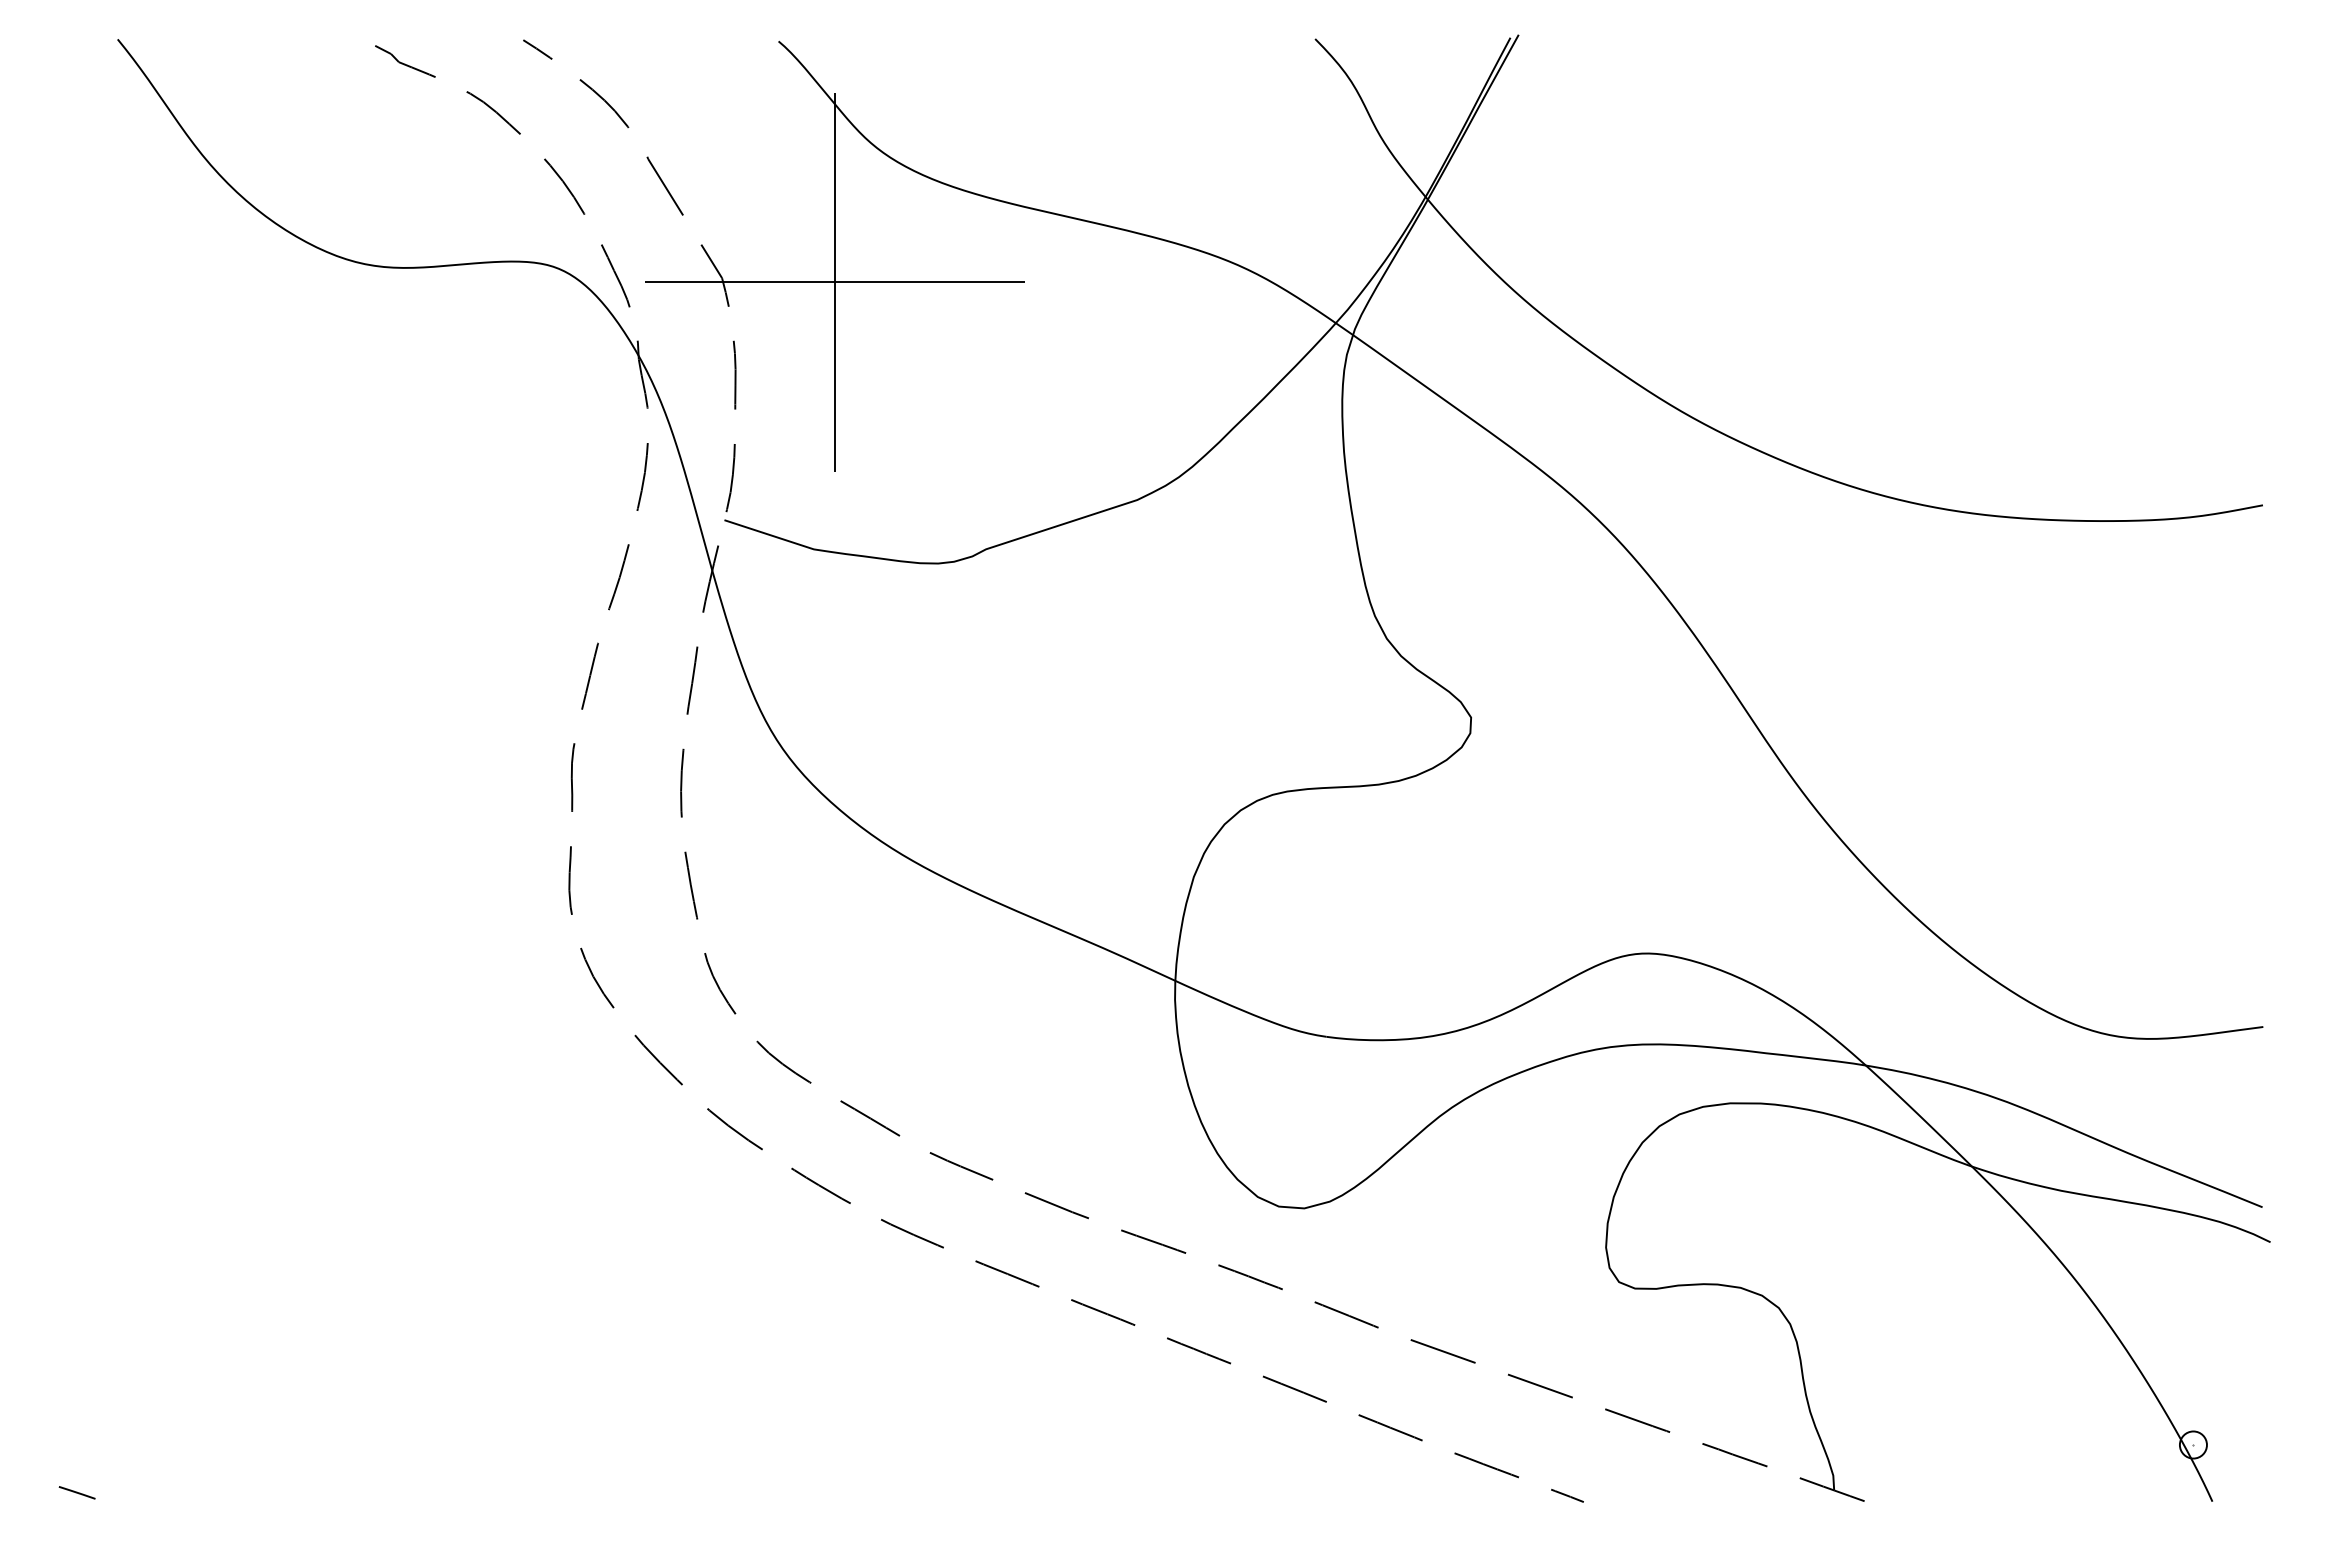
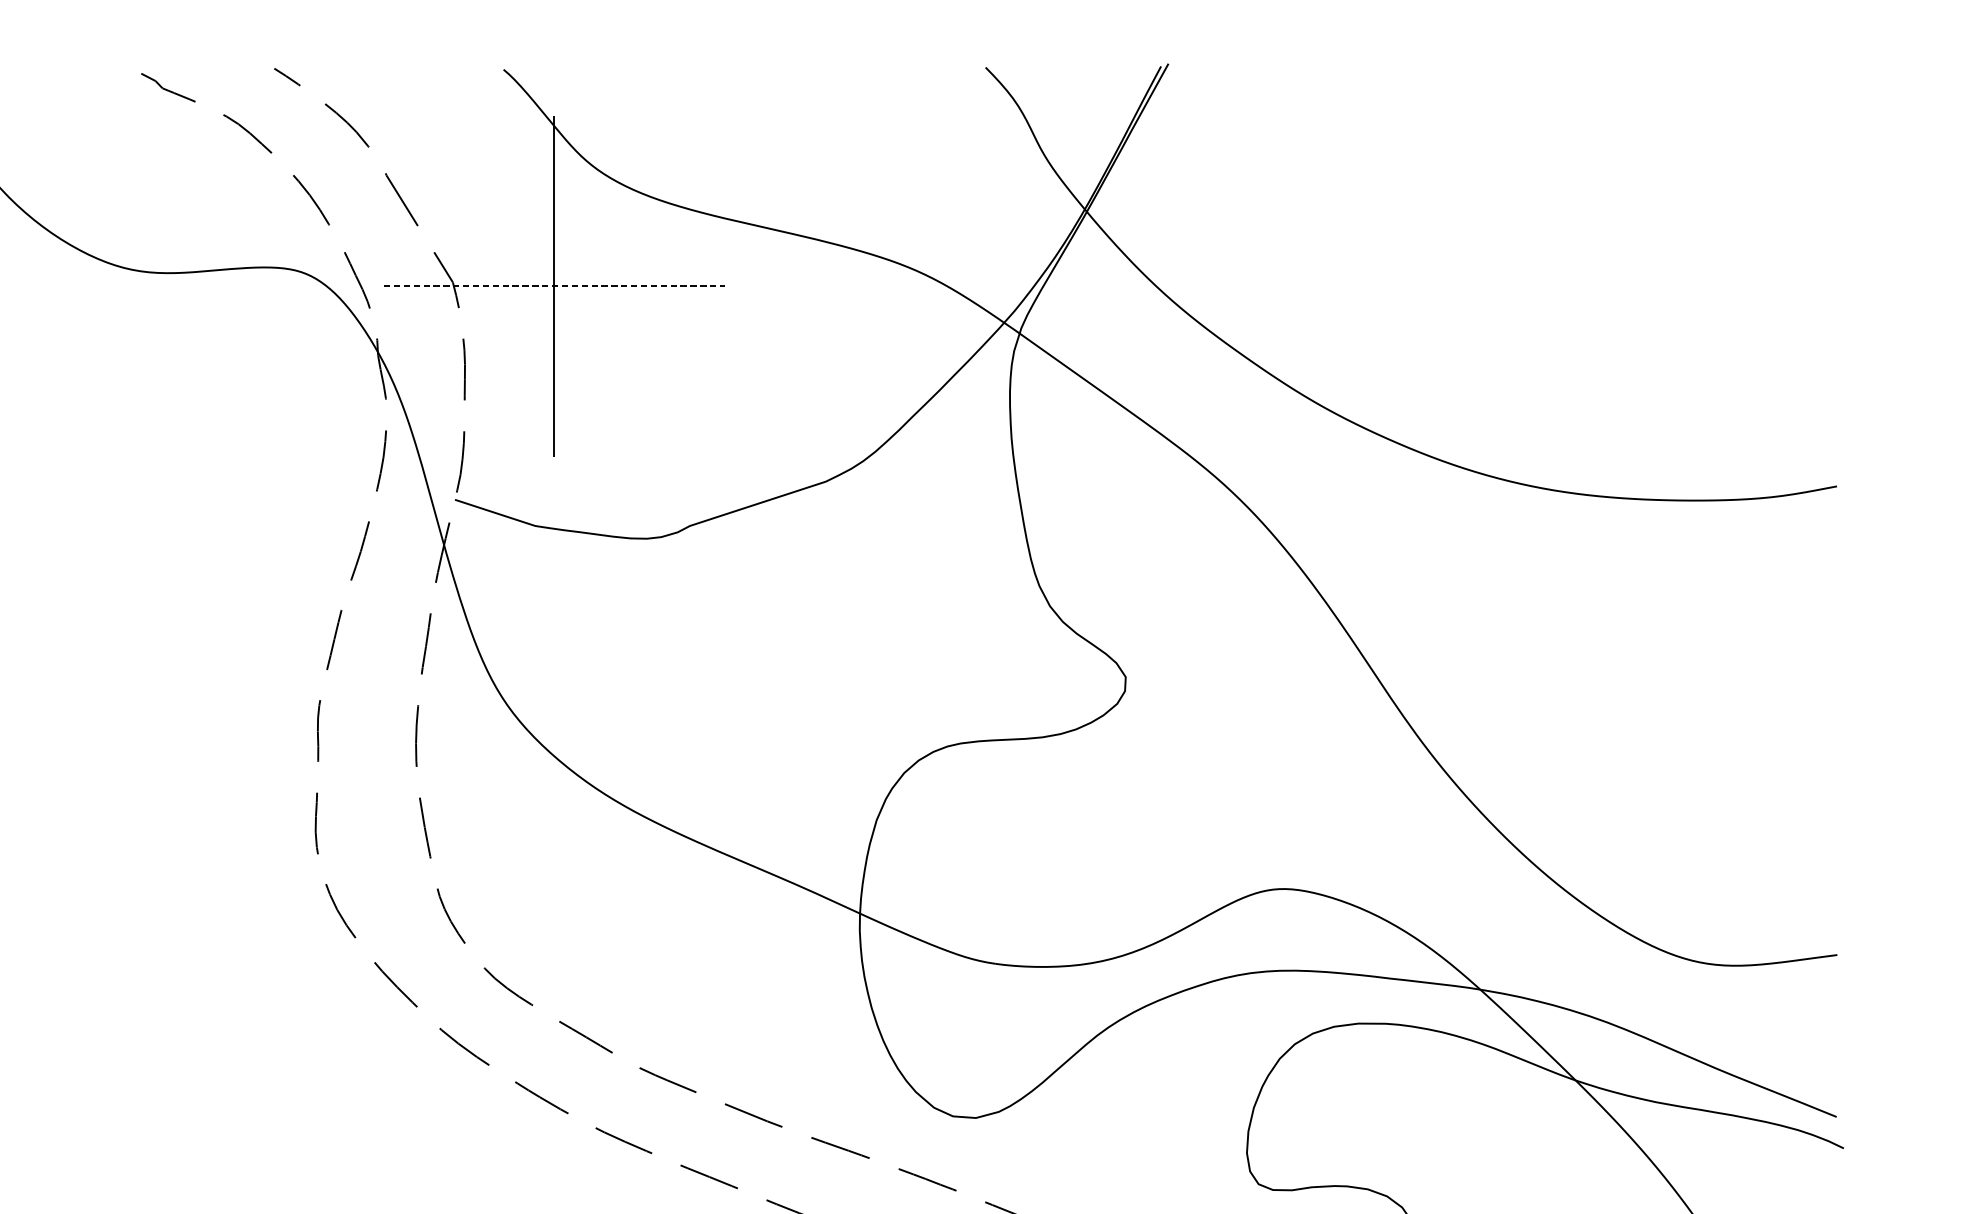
line: (835, 282) -> (554, 286), solid -> dashed

